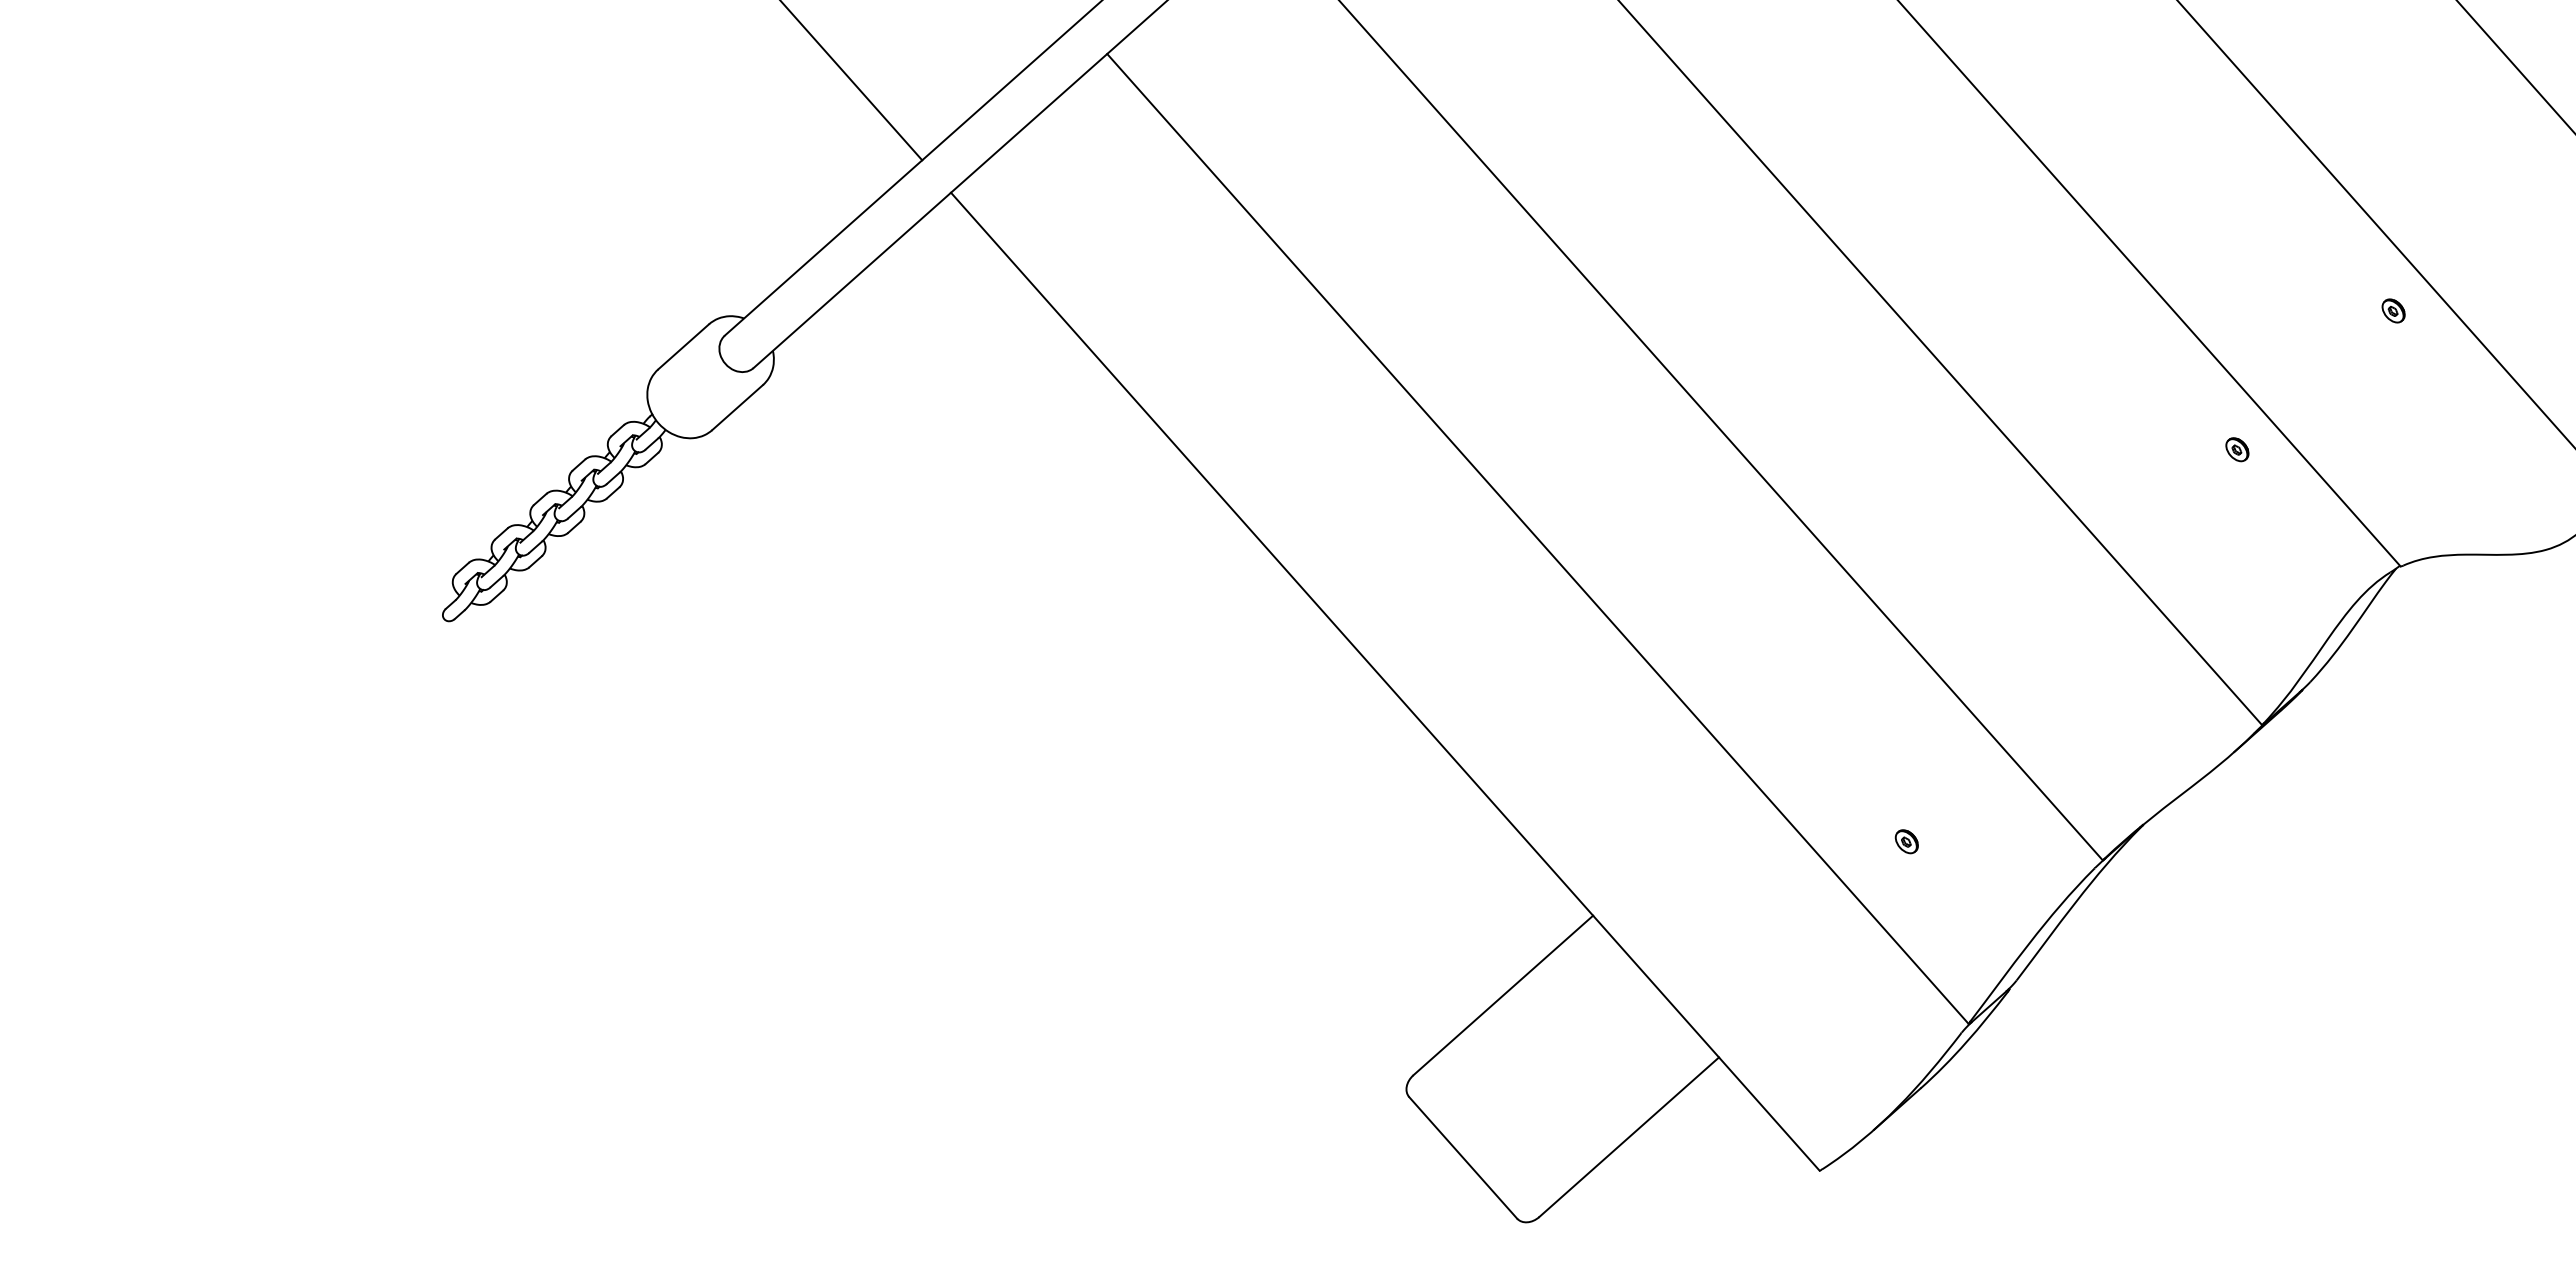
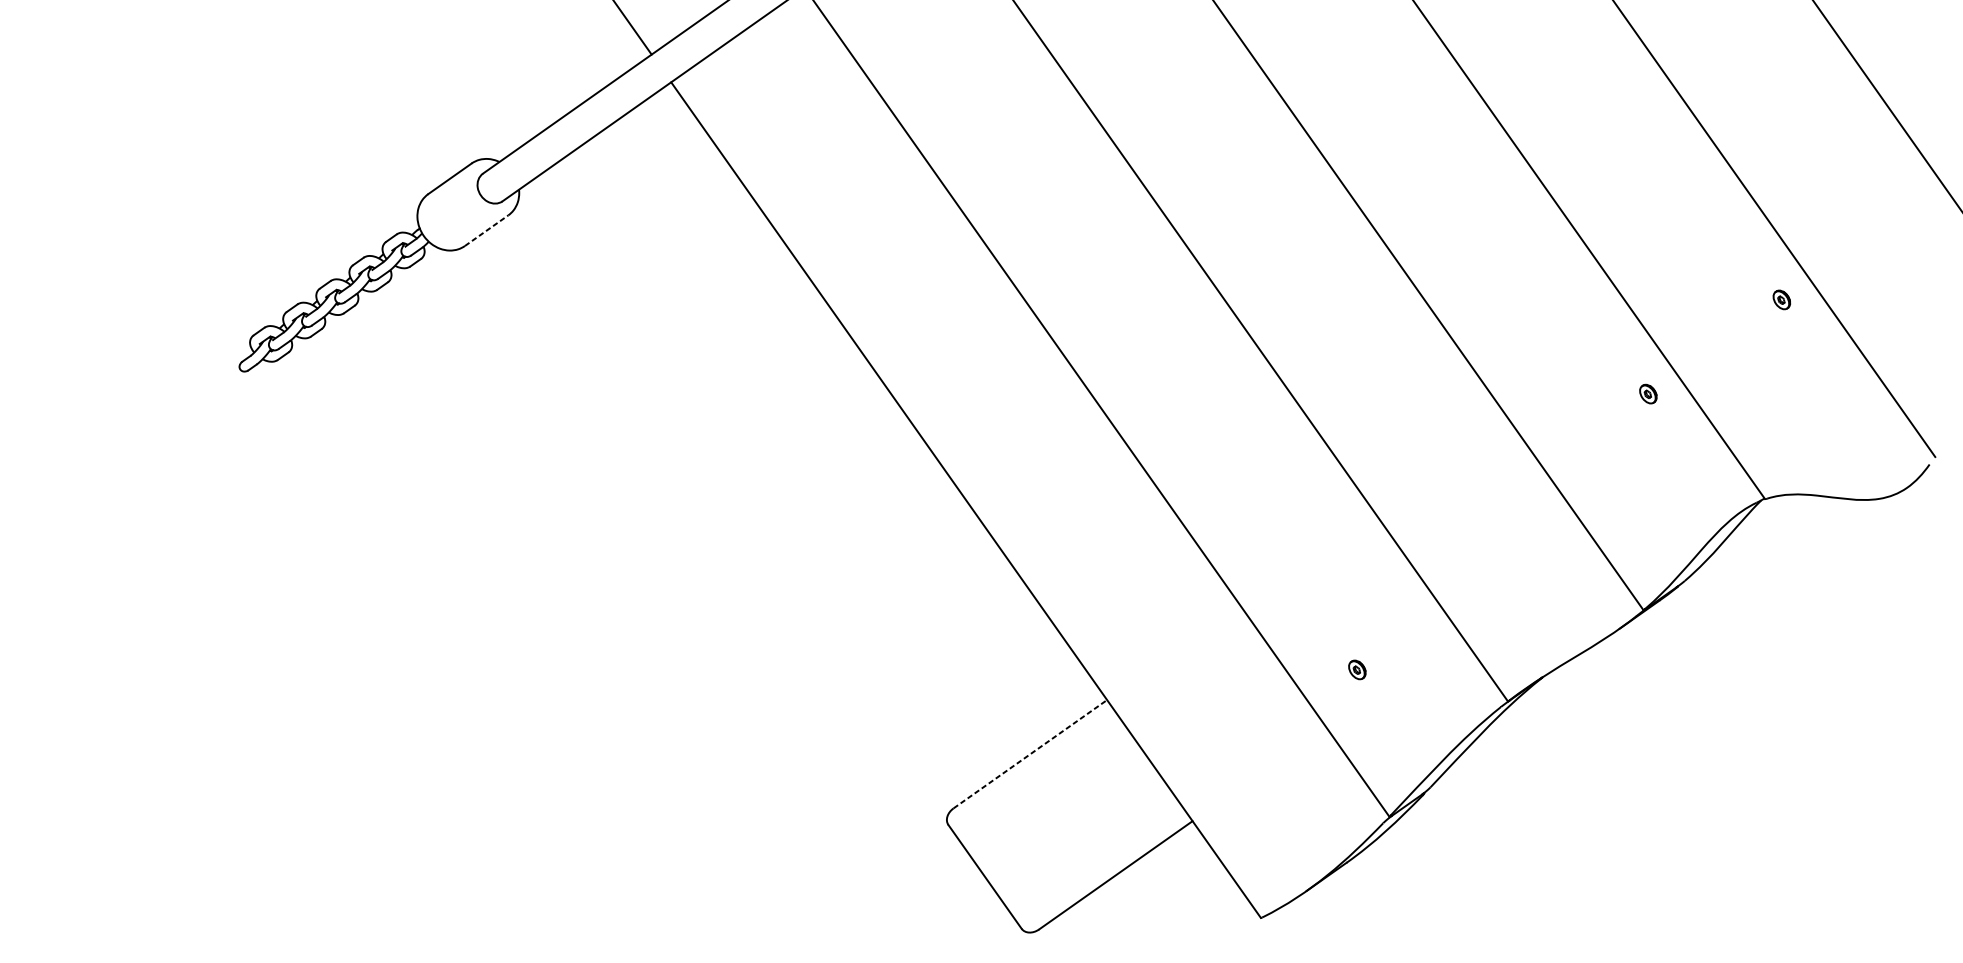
line: (737, 407) -> (486, 230), solid -> dashed
line: (1503, 995) -> (1030, 754), solid -> dashed

